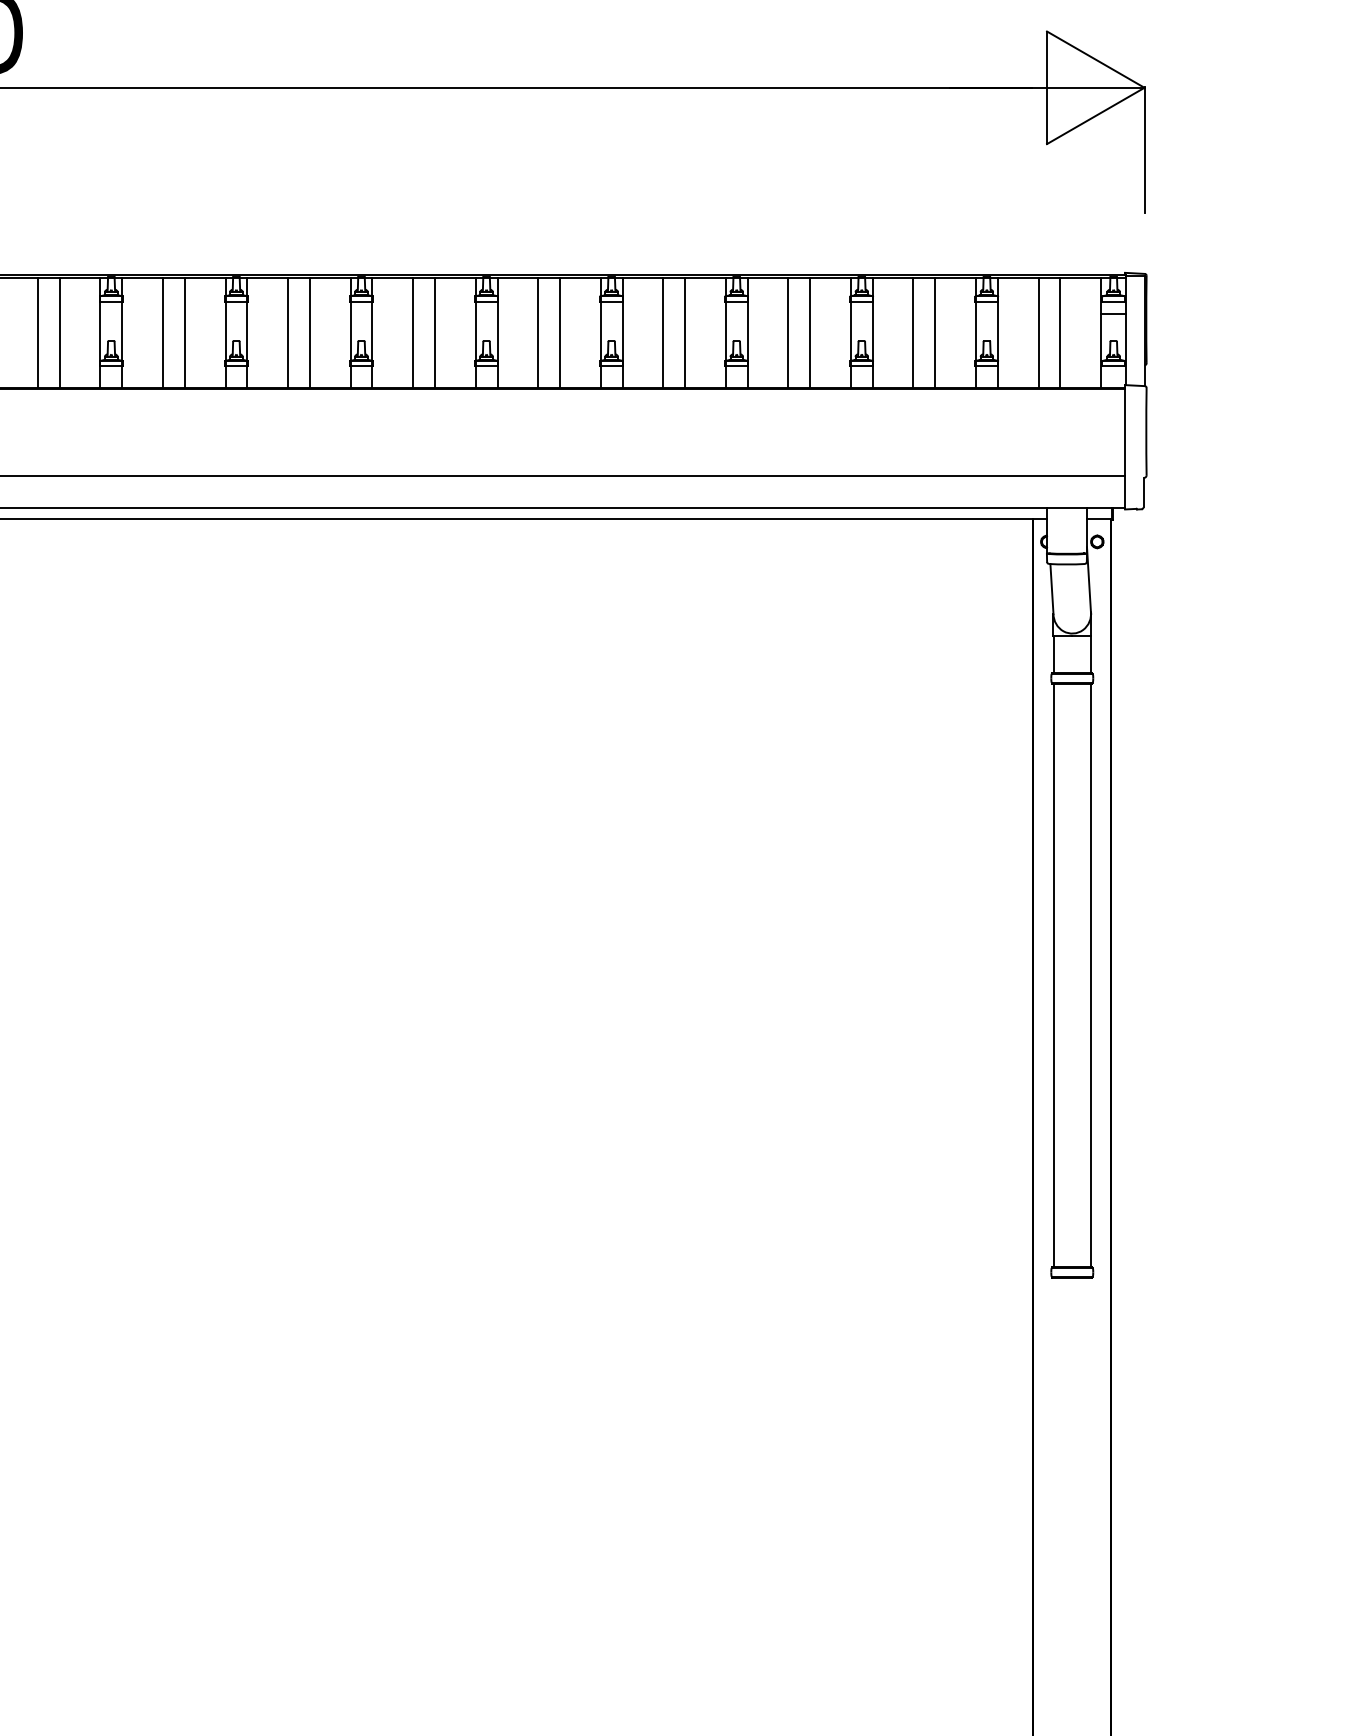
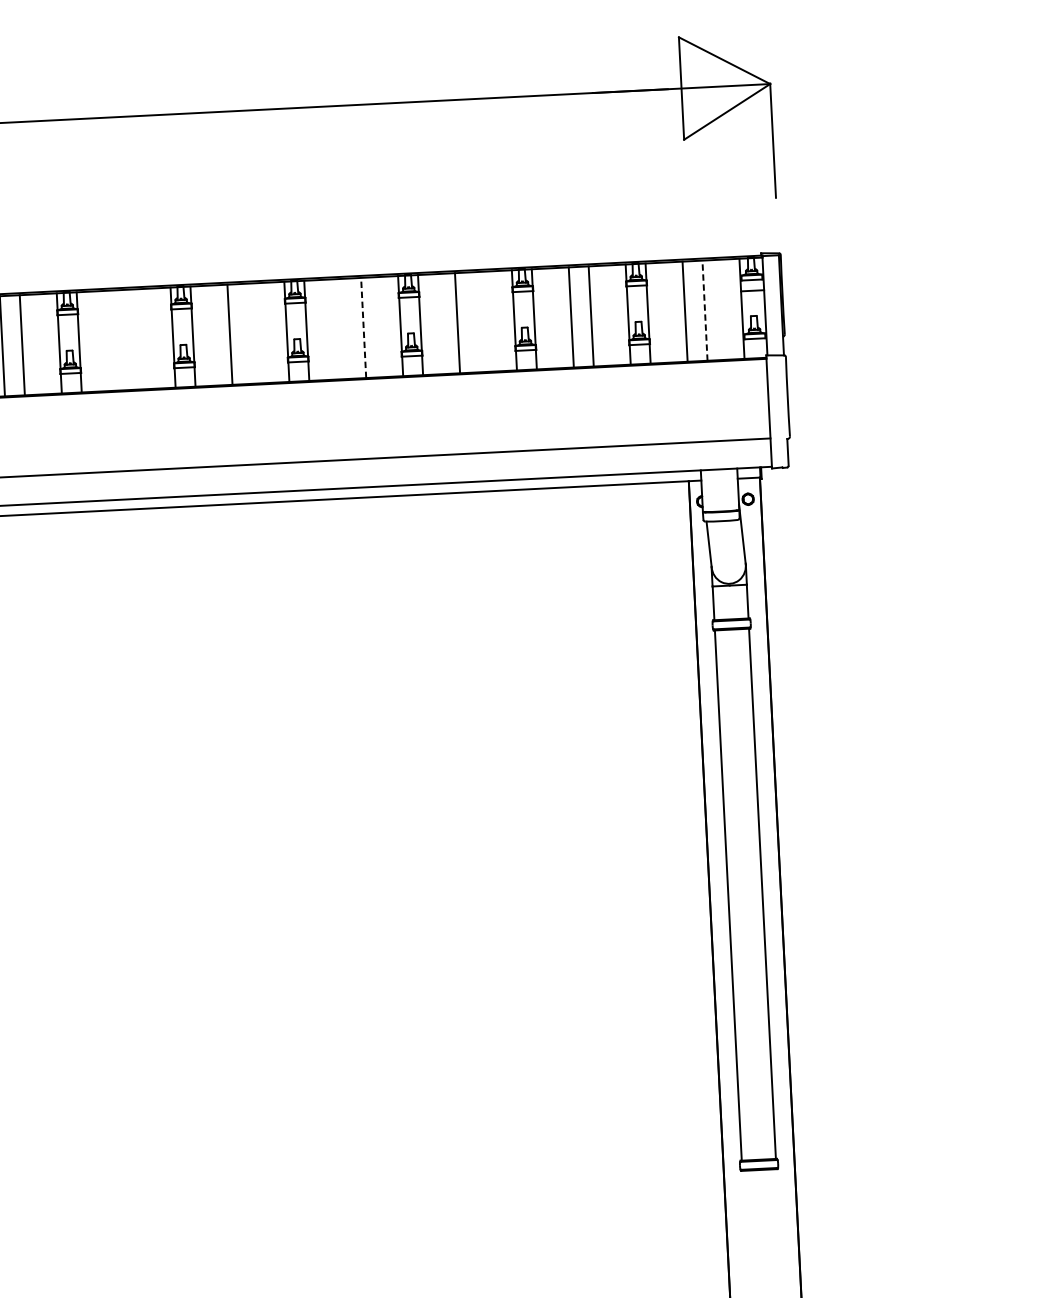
line: (413, 332) -> (116, 340), removed
line: (435, 332) -> (136, 339), removed
line: (560, 332) -> (250, 333), removed
line: (663, 332) -> (343, 328), removed
line: (685, 332) -> (363, 327), solid -> dashed
line: (810, 332) -> (477, 322), removed
line: (1060, 332) -> (705, 310), solid -> dashed

